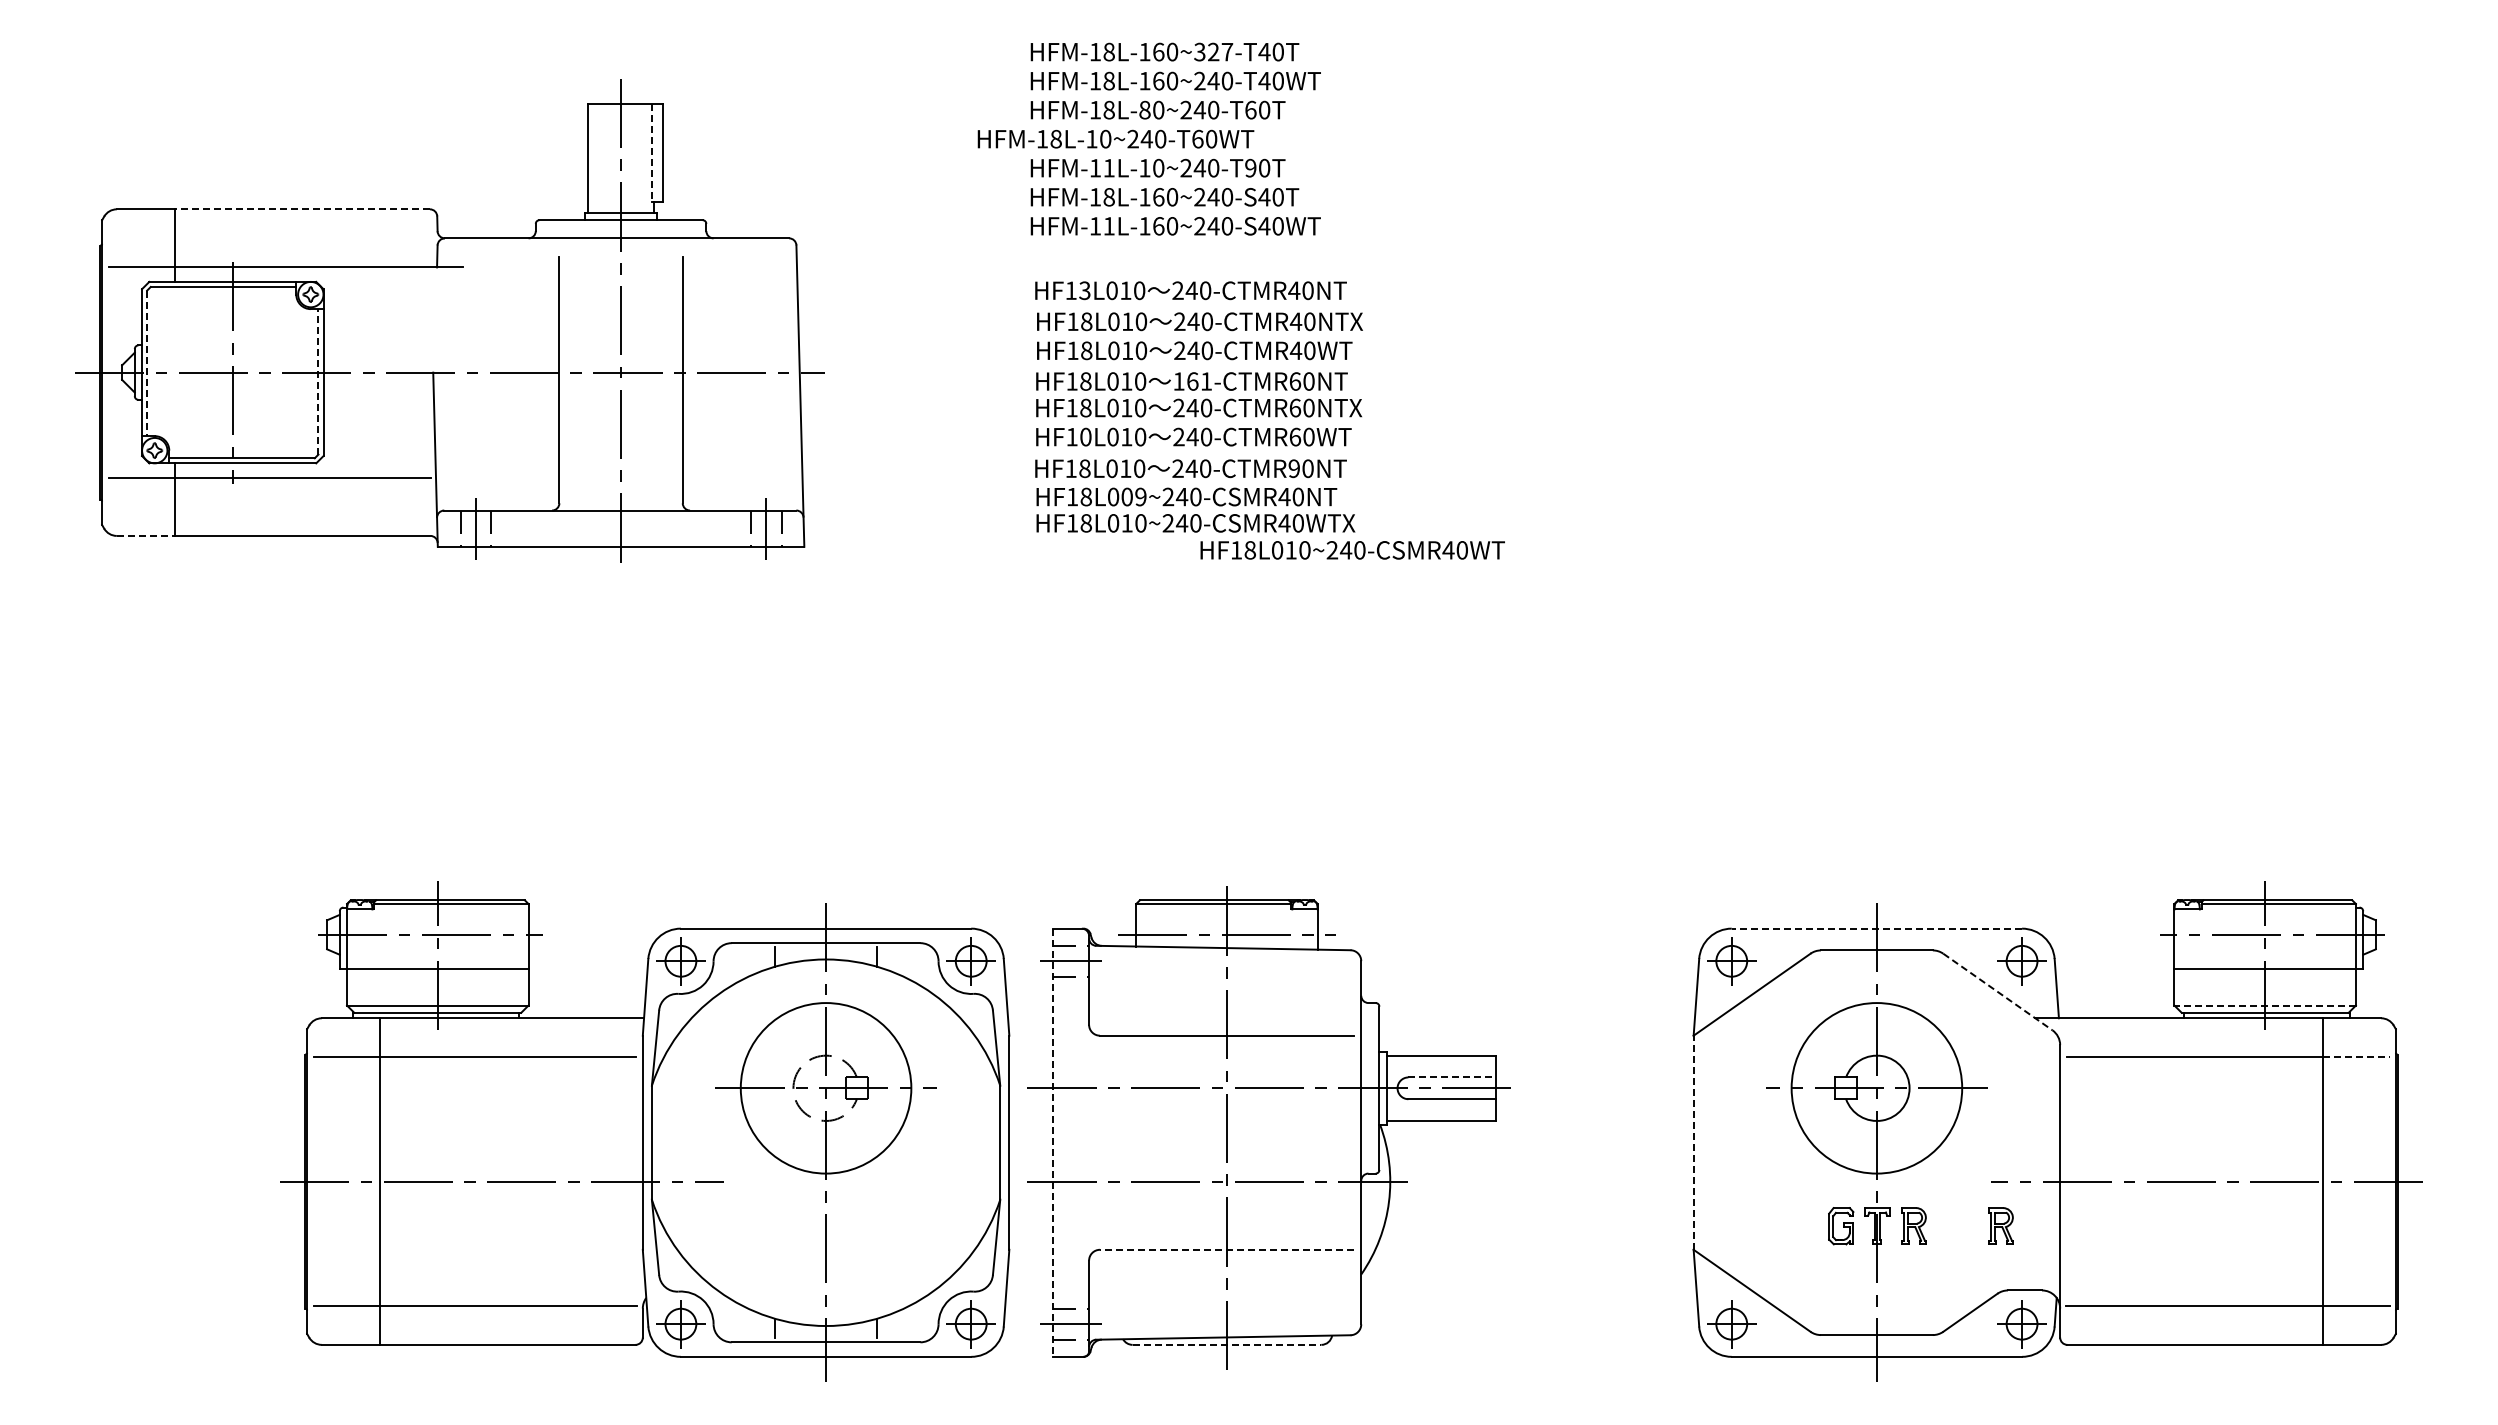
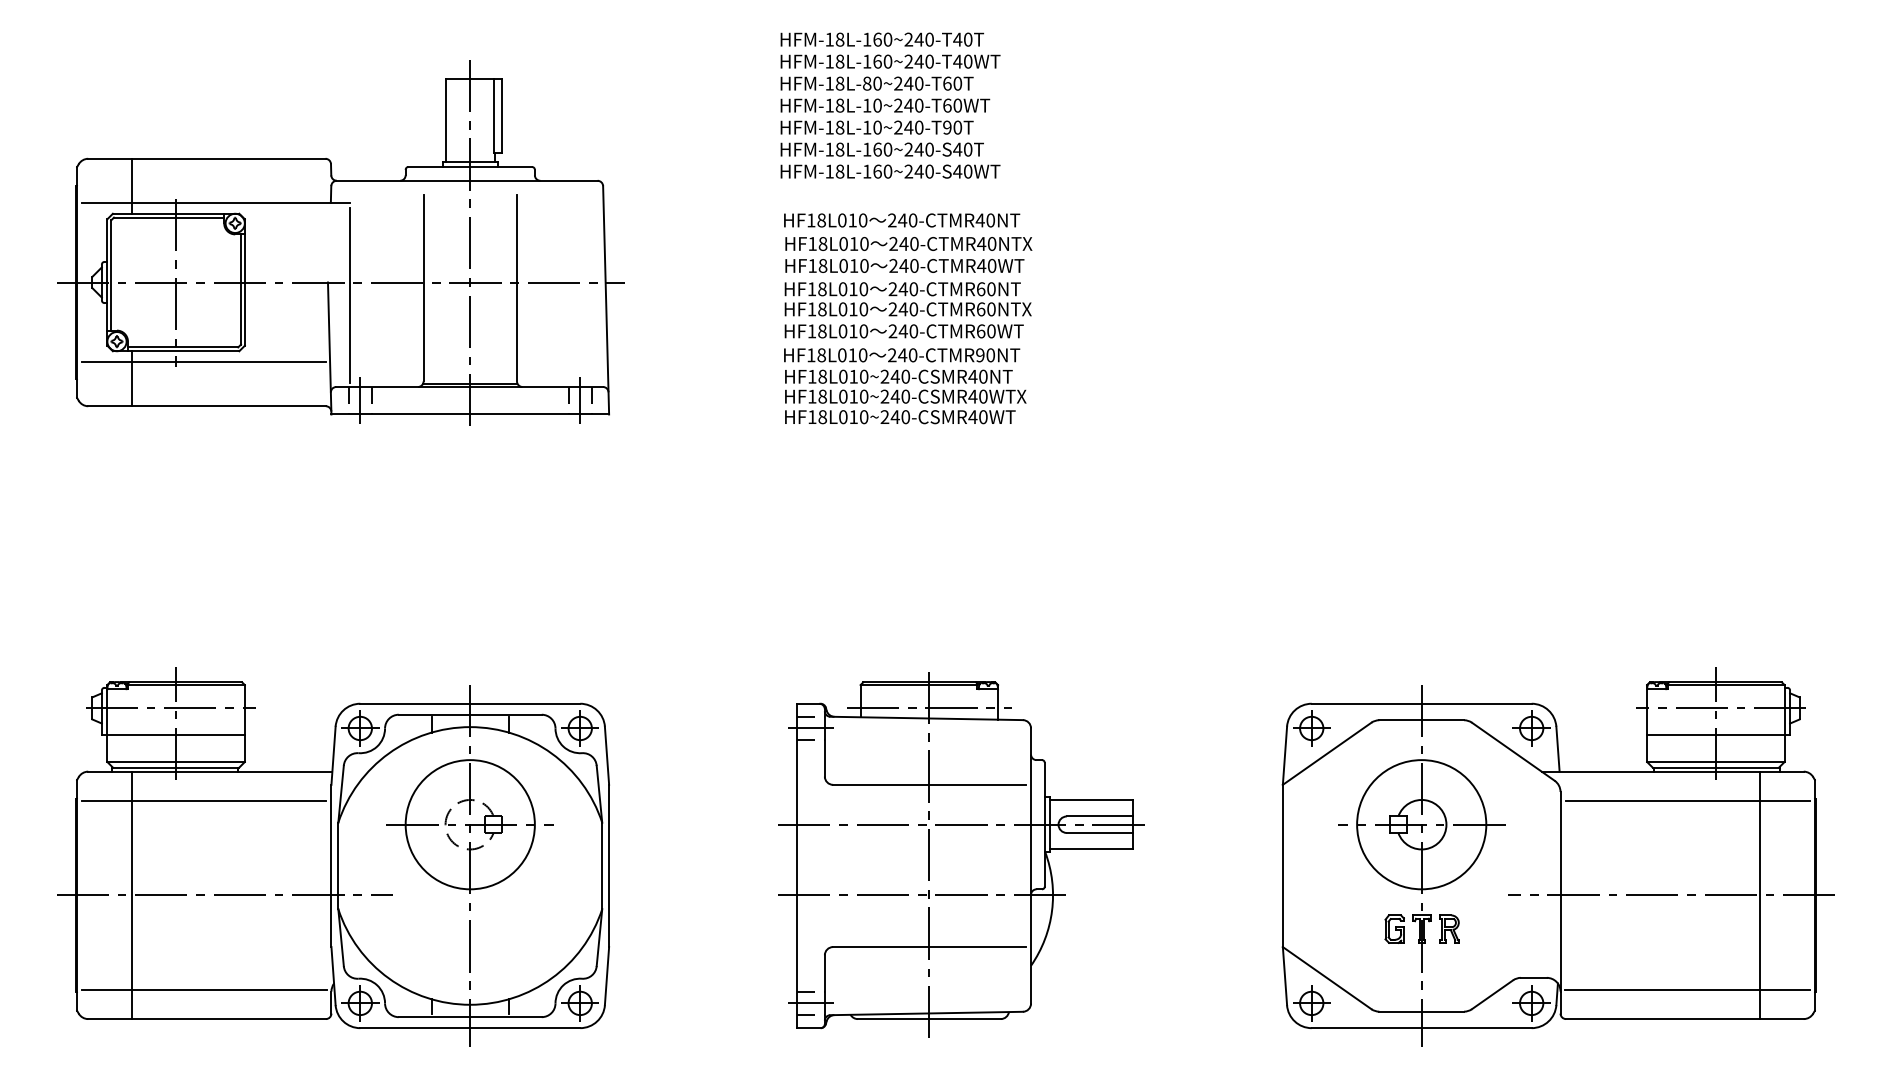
text: (1213, 51) -> (919, 39), HFM-18L-160~327-T40T -> HFM-18L-160~240-T40T
text: (1115, 138) -> (885, 105), moved
line: (651, 153) -> (493, 116), dashed -> solid
text: (1108, 168) -> (839, 127), HFM-11L-10~240-T90T -> HFM-18L-10~240-T90T
line: (302, 209) -> (228, 158), dashed -> solid
text: (1108, 226) -> (839, 171), HFM-11L-160~240-S40WT -> HFM-18L-160~240-S40WT
text: (1084, 290) -> (821, 220), HF13L010 -> HF18L010
line: (147, 363) -> (111, 275), dashed -> solid
line: (318, 381) -> (241, 289), dashed -> solid
text: (1192, 381) -> (903, 289), 161-CTMR60NT -> 240-CTMR60NT
line: (462, 389) -> (350, 295), added
text: (1085, 437) -> (822, 331), HF10L010 -> HF18L010
text: (1133, 496) -> (858, 376), HF18L009~240-CSMR40NT -> HF18L010~240-CSMR40NT
line: (620, 505) -> (469, 383), added
line: (145, 535) -> (109, 405), dashed -> solid
text: (1352, 550) -> (900, 417), moved
line: (1876, 928) -> (1421, 703), dashed -> solid
line: (1997, 992) -> (1513, 752), dashed -> solid
line: (2265, 1005) -> (1716, 761), dashed -> solid
line: (2356, 1056) -> (1785, 800), dashed -> solid
line: (1451, 1077) -> (1099, 816), dashed -> solid
part: (645, 1131) -> (333, 857), moved
line: (1693, 1142) -> (1282, 865), dashed -> solid
line: (1052, 1143) -> (797, 866), dashed -> solid
part: (2000, 1225) -> (1515, 928), removed
line: (1226, 1249) -> (928, 946), dashed -> solid
line: (1227, 1344) -> (929, 1018), dashed -> solid

